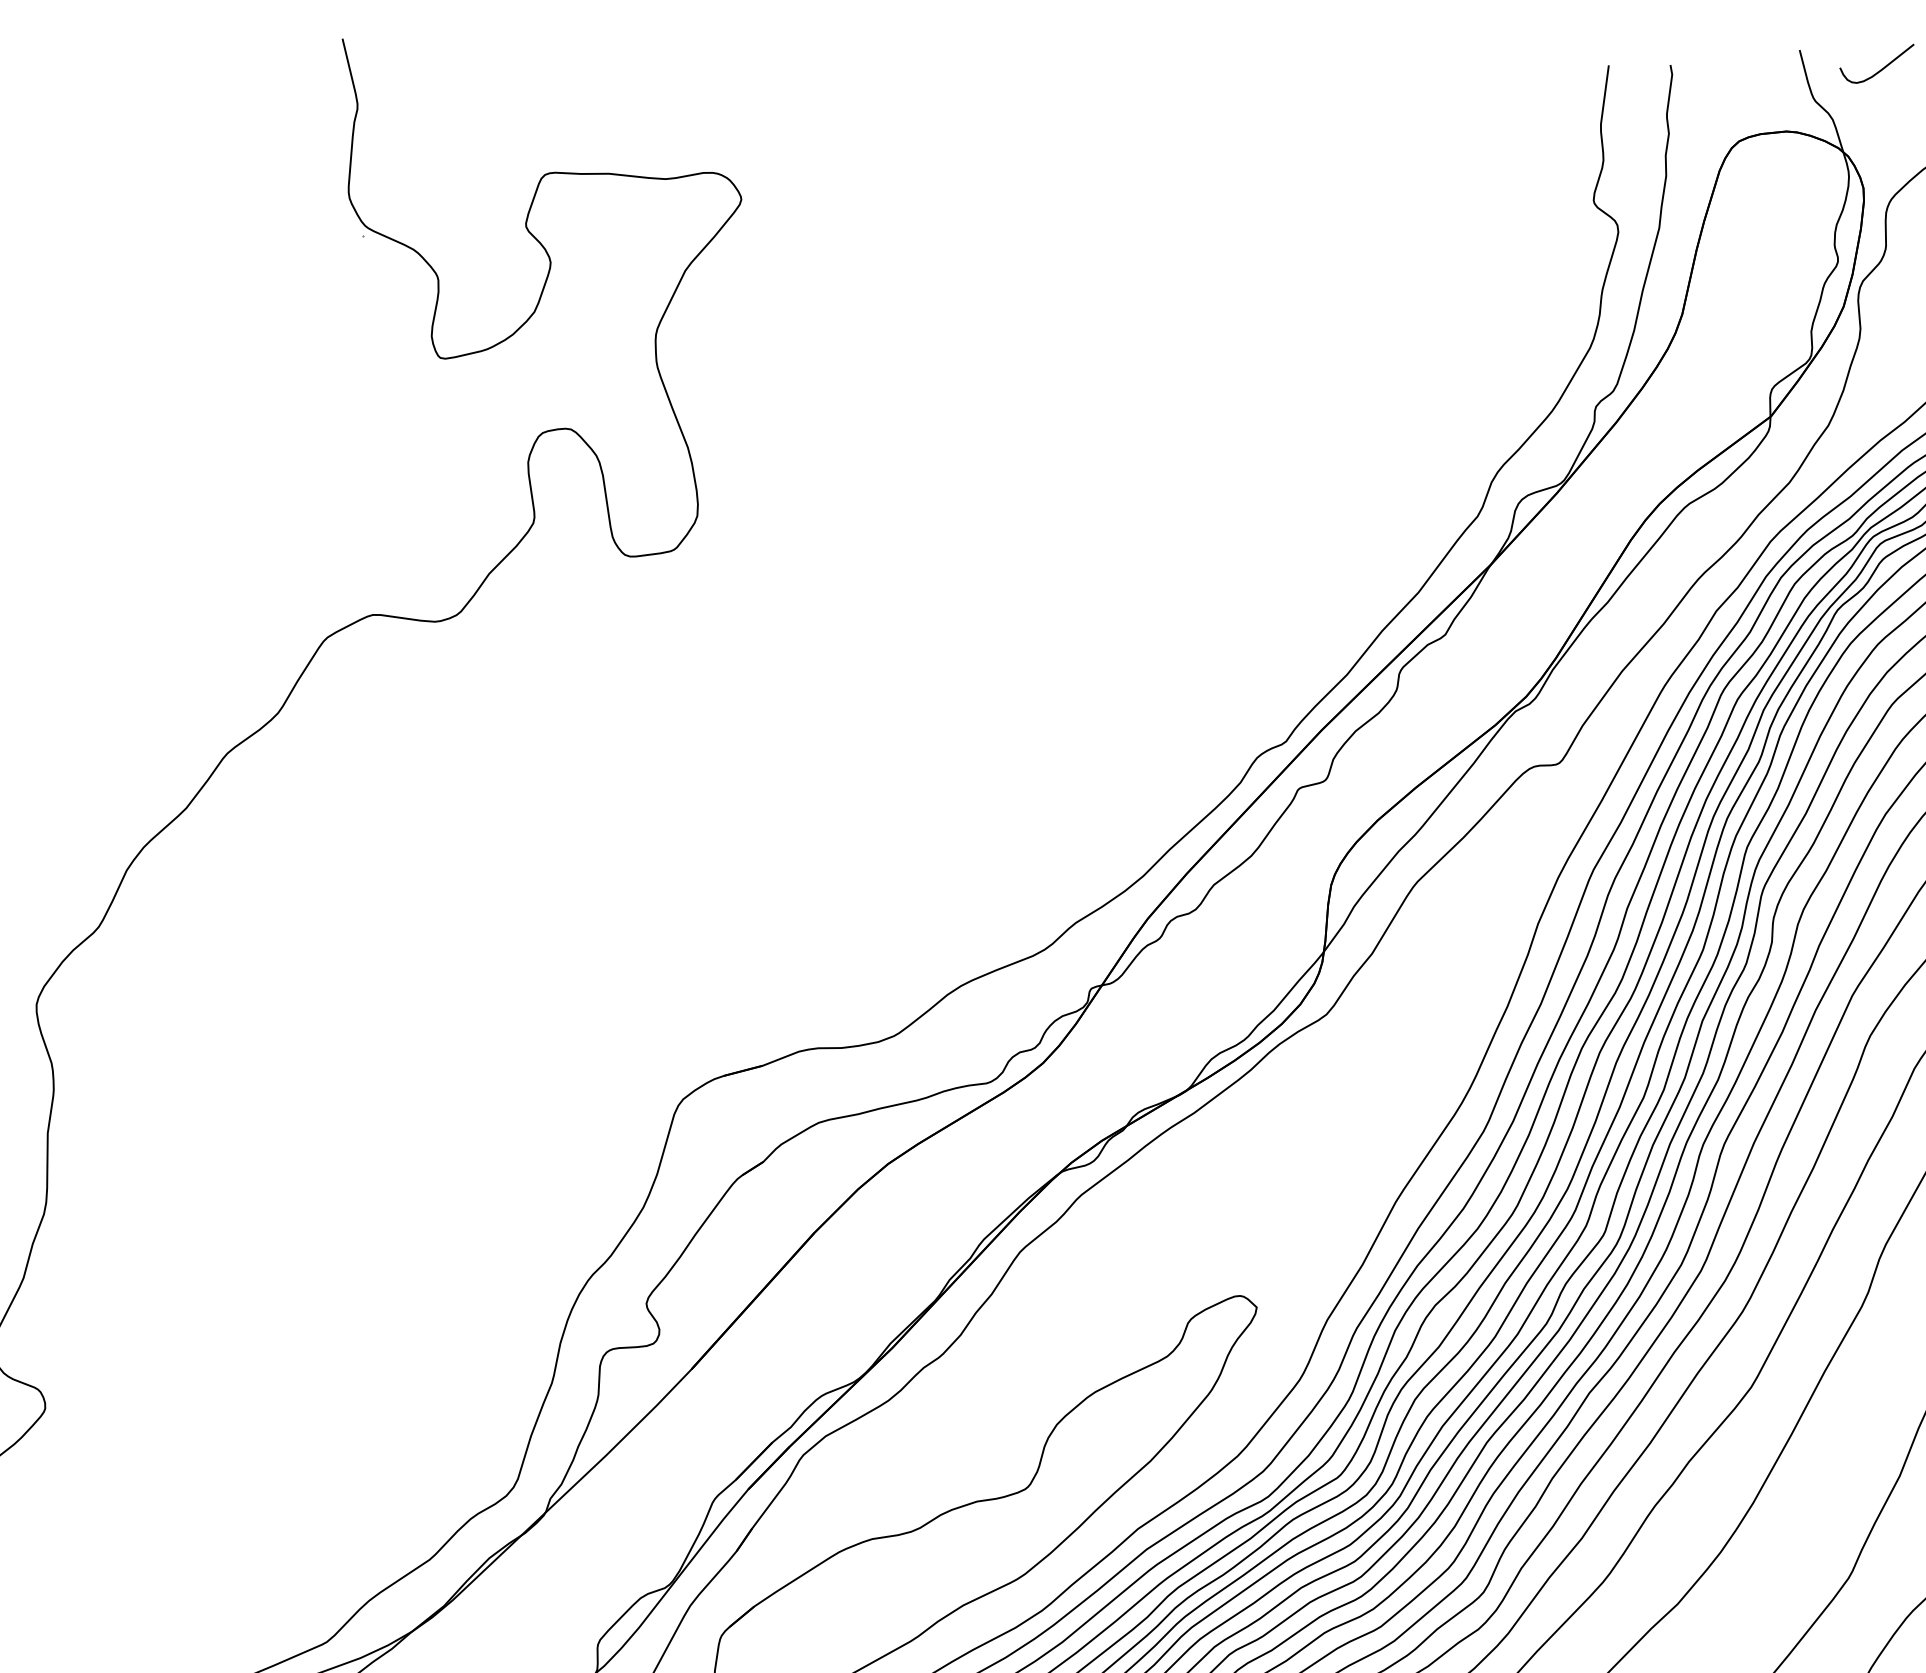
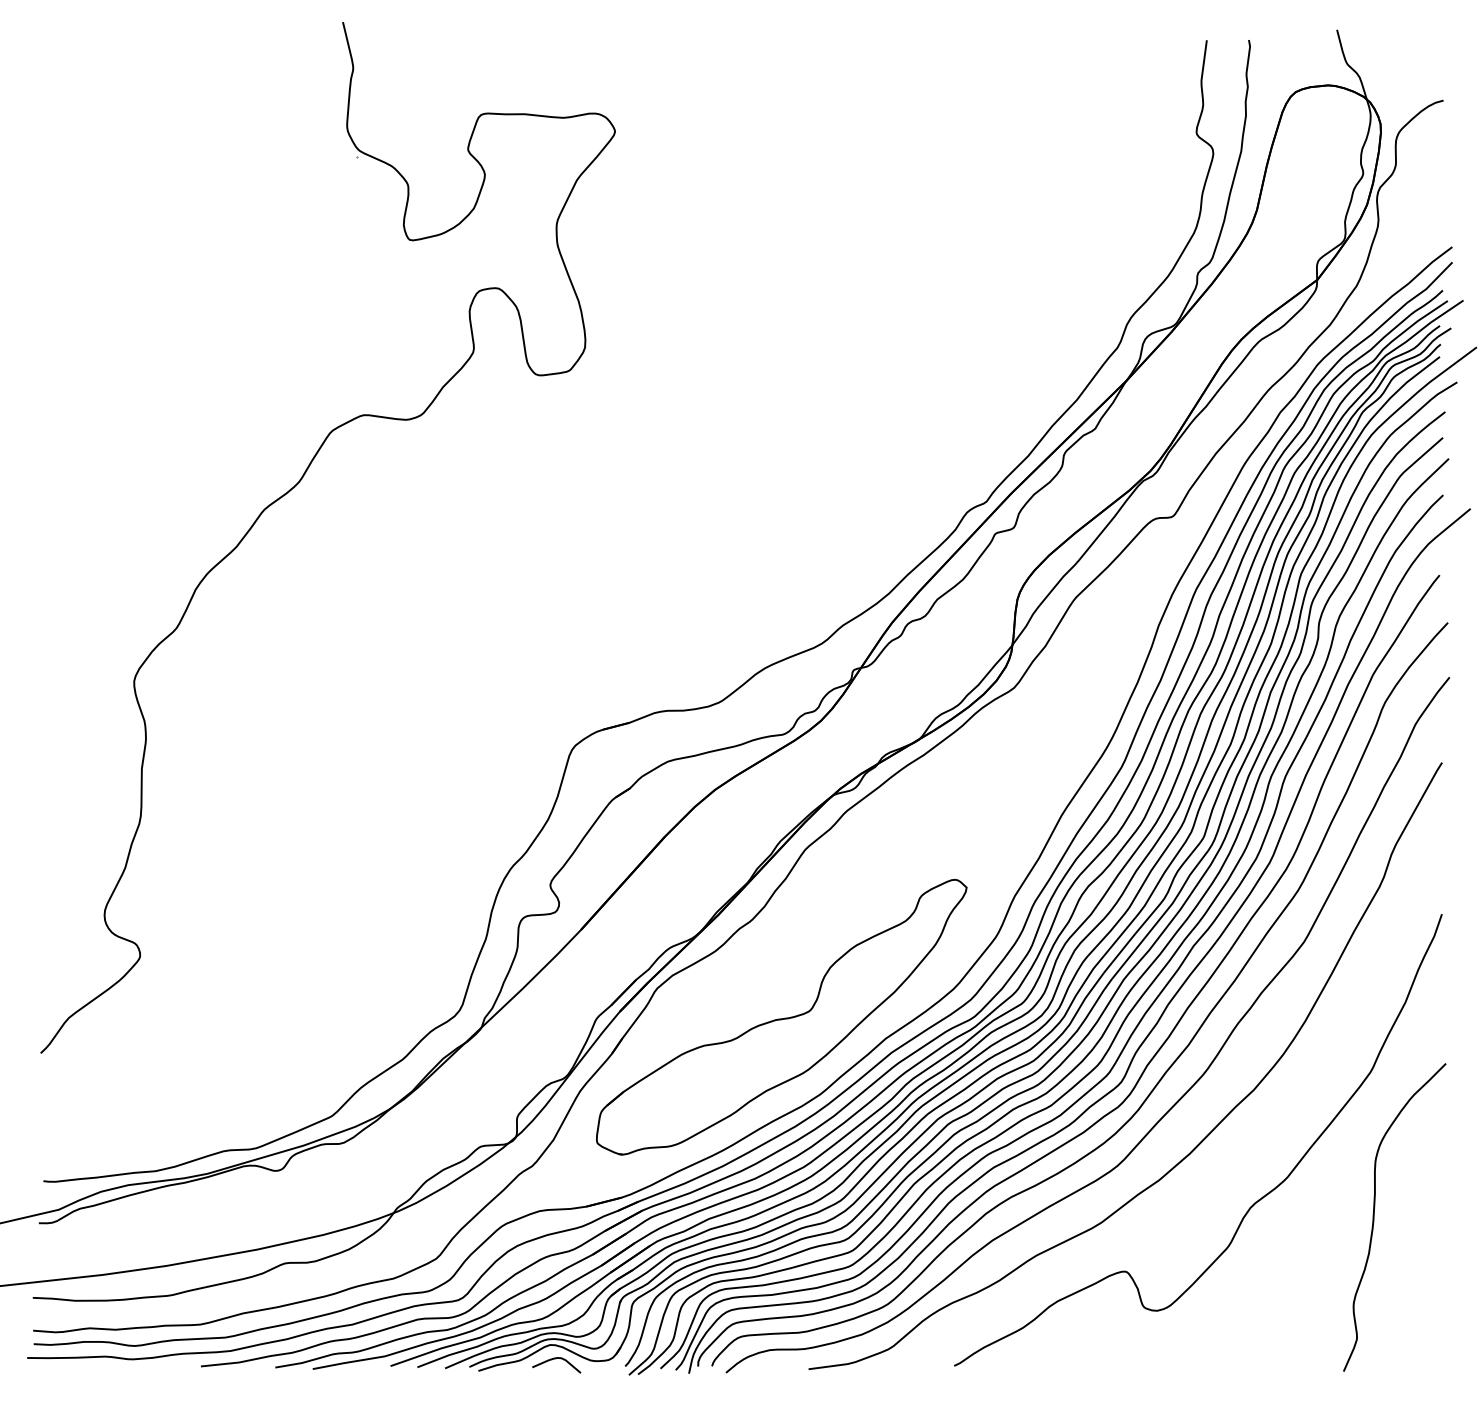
curve: (1880, 68) -> (1392, 42), removed

